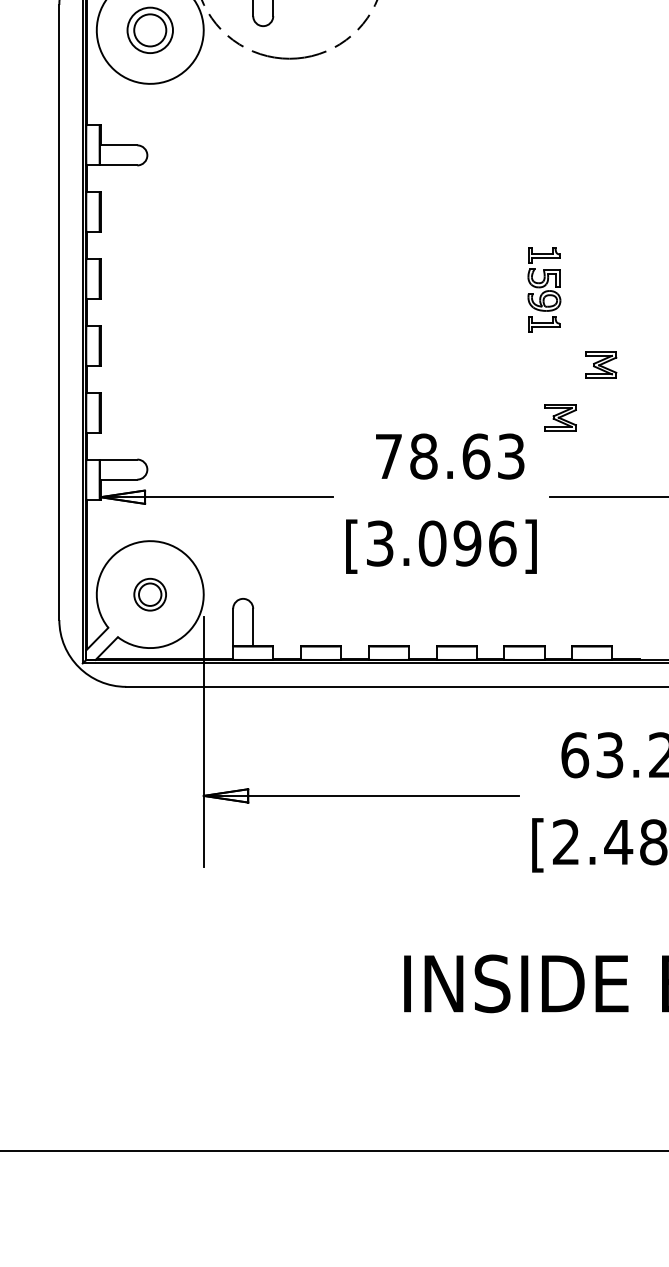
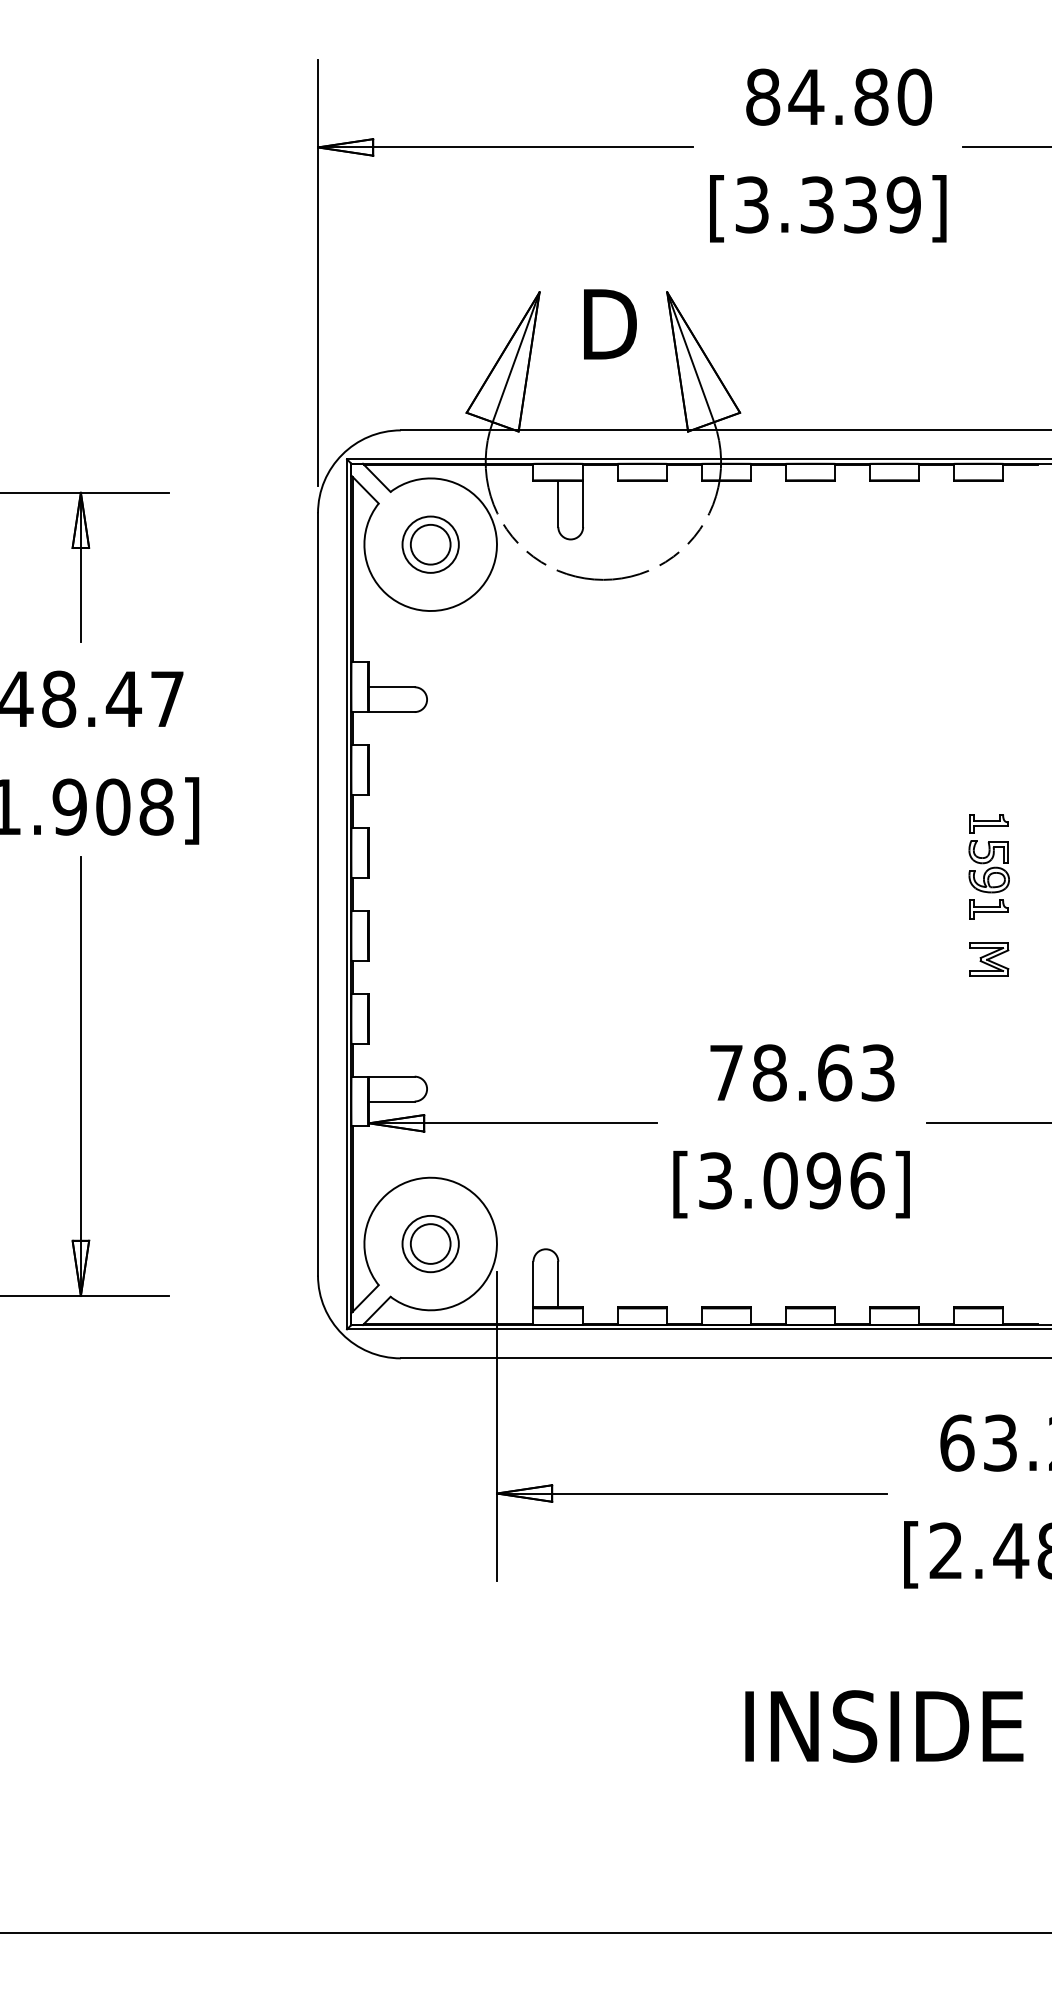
part: (543, 290) -> (988, 866), moved
part: (560, 417) -> (939, 1024), removed
part: (150, 594) -> (430, 1244), size x1.43

